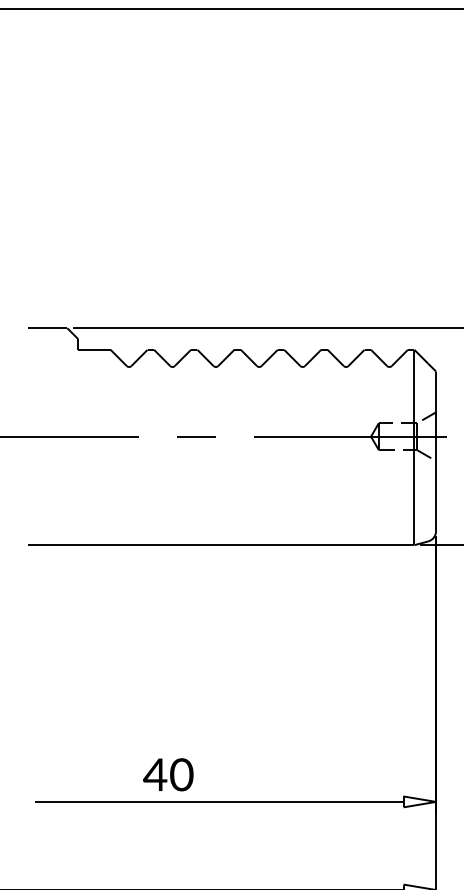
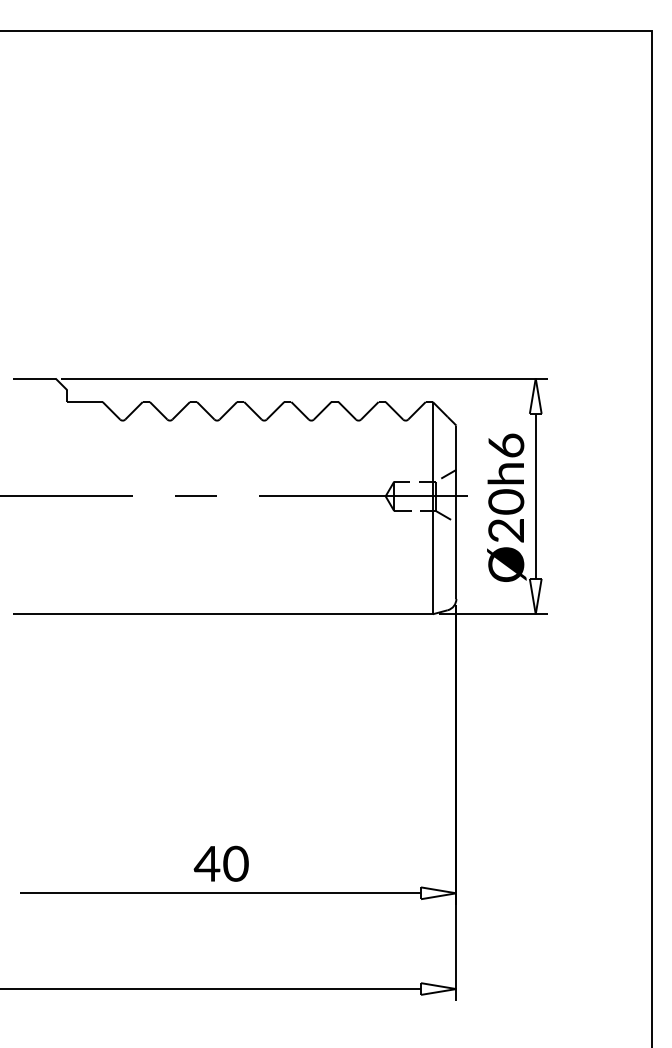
text: (167, 774) -> (220, 863), moved

